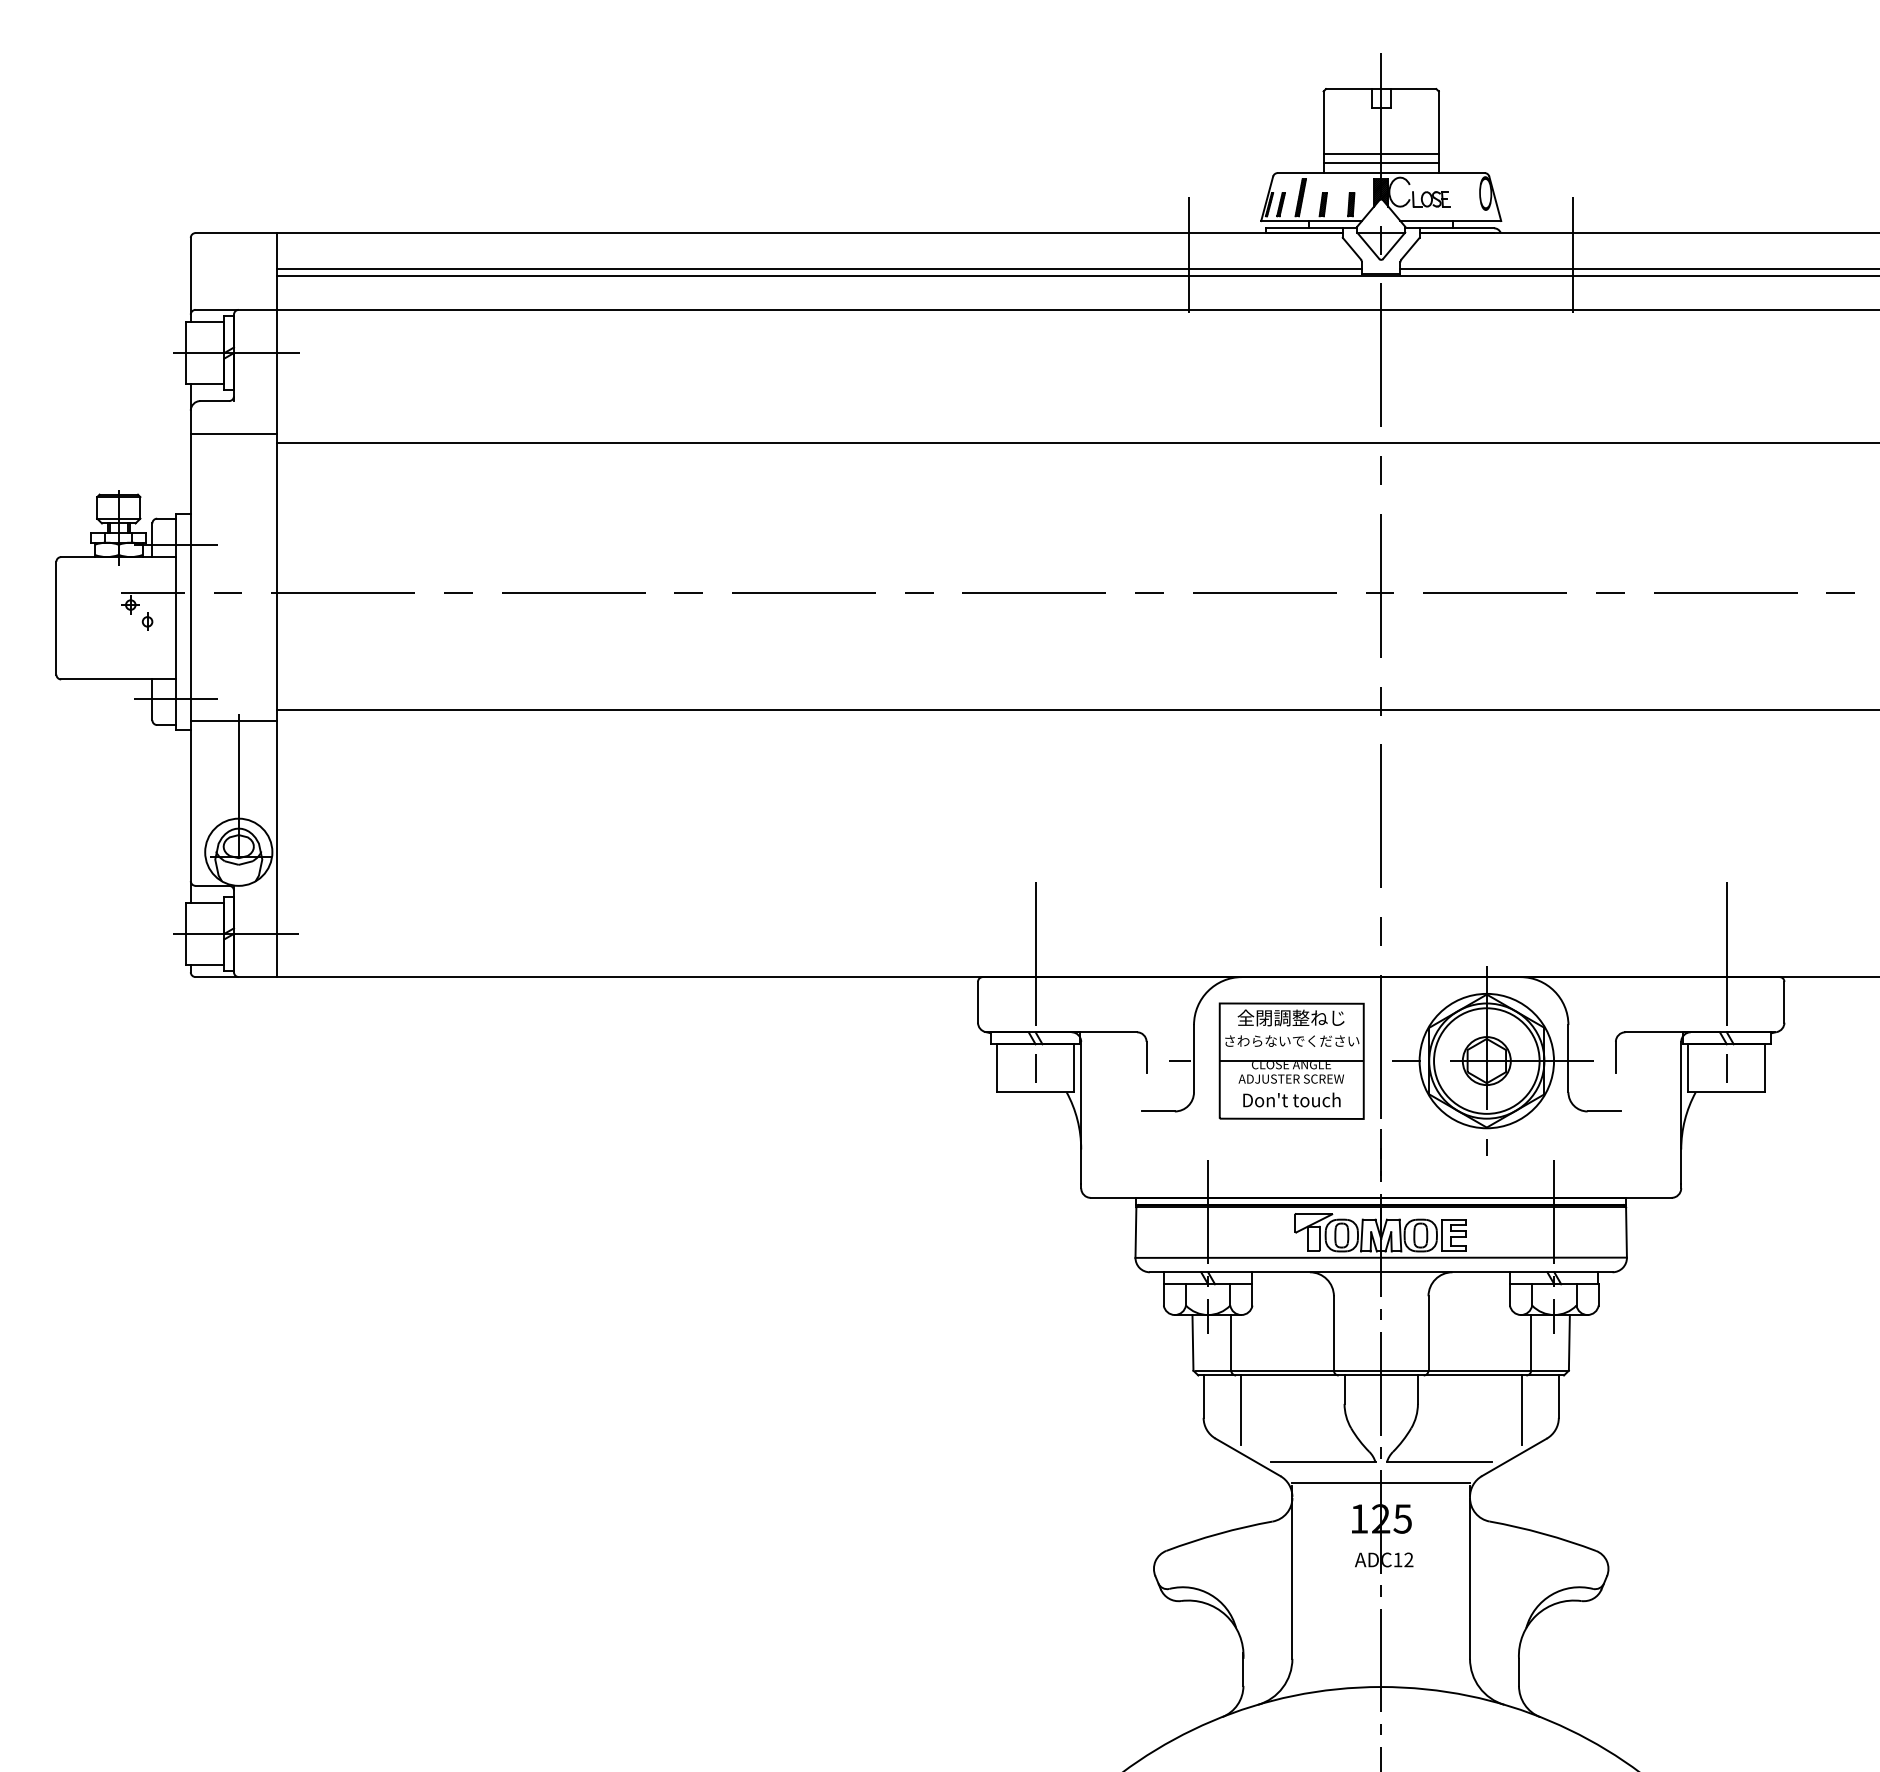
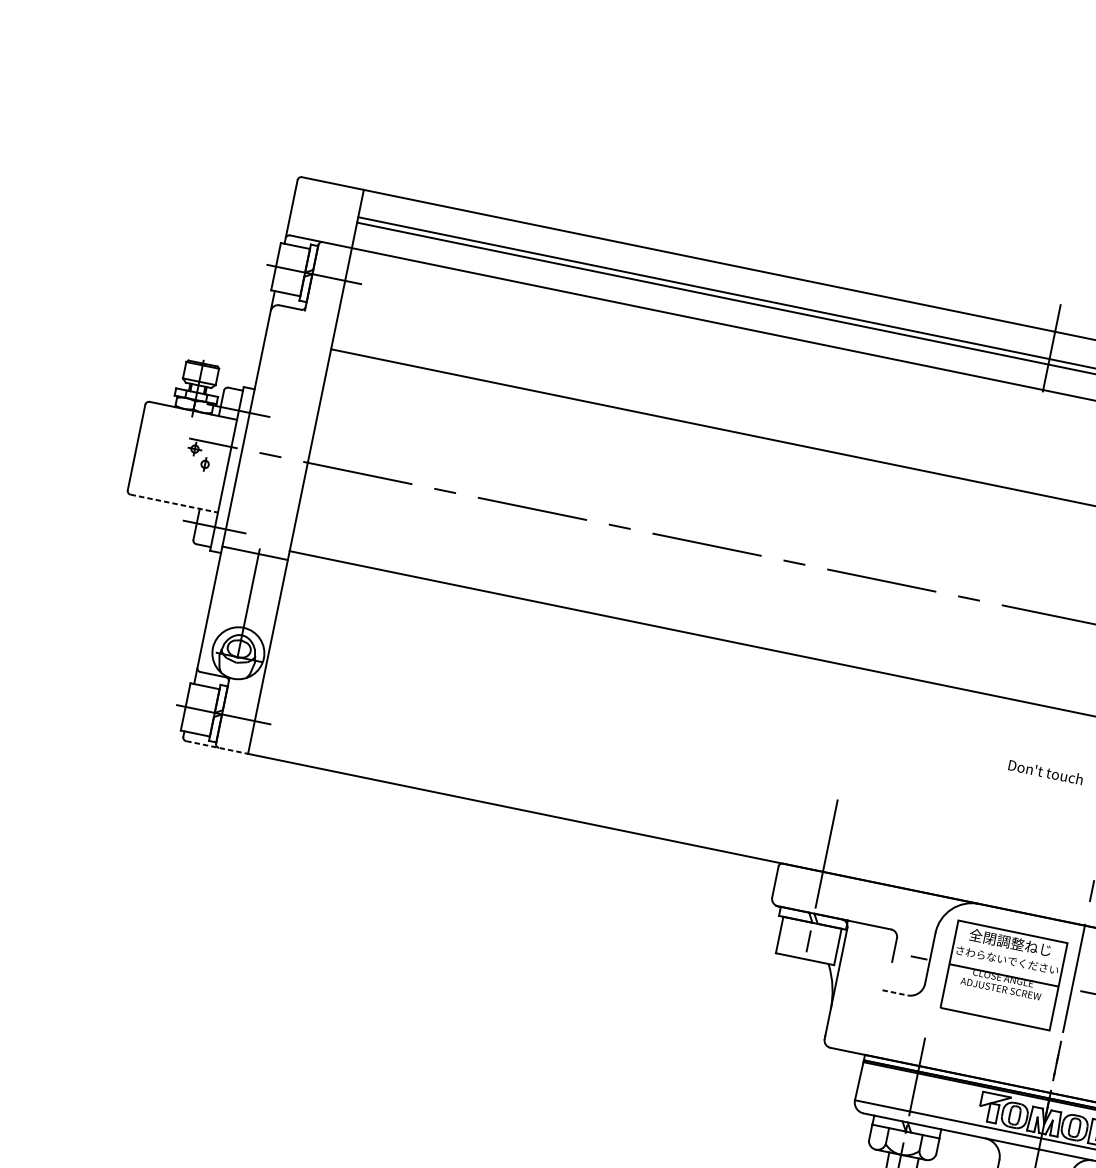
line: (233, 434) -> (299, 335), removed
line: (118, 679) -> (174, 503), solid -> dashed
line: (236, 977) -> (217, 747), solid -> dashed
text: (1291, 1099) -> (1045, 771), moved
line: (1158, 1111) -> (895, 992), solid -> dashed

